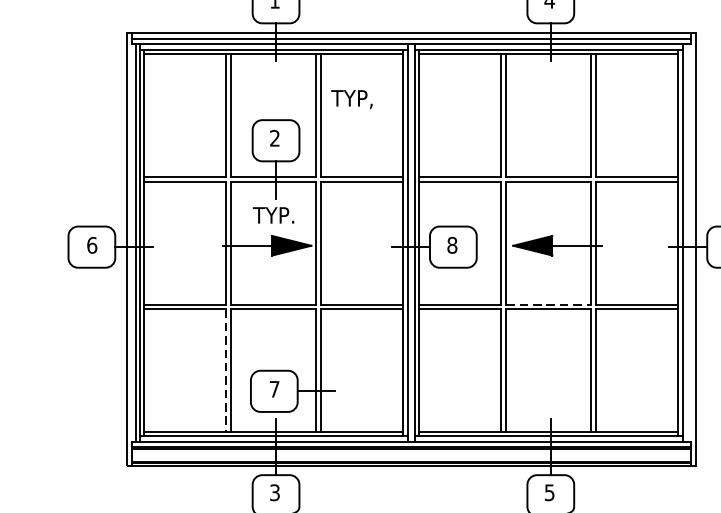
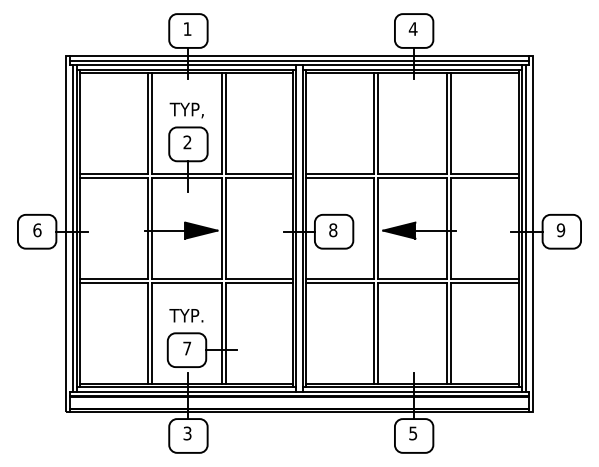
text: (351, 99) -> (186, 110), moved
text: (273, 215) -> (186, 315), moved
line: (686, 241) -> (525, 227), added
line: (548, 304) -> (412, 278), dashed -> solid
line: (226, 371) -> (147, 333), dashed -> solid

